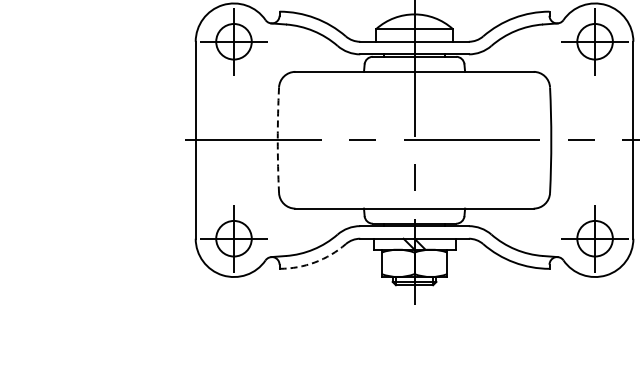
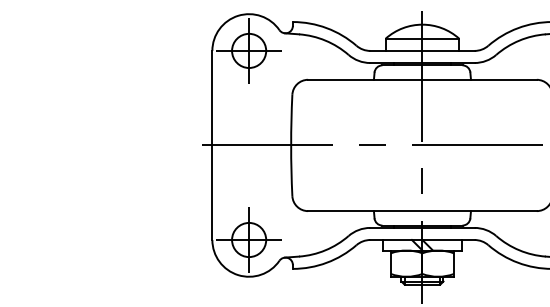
arc: (277, 140) -> (290, 145), dashed -> solid
arc: (314, 262) -> (326, 262), dashed -> solid

